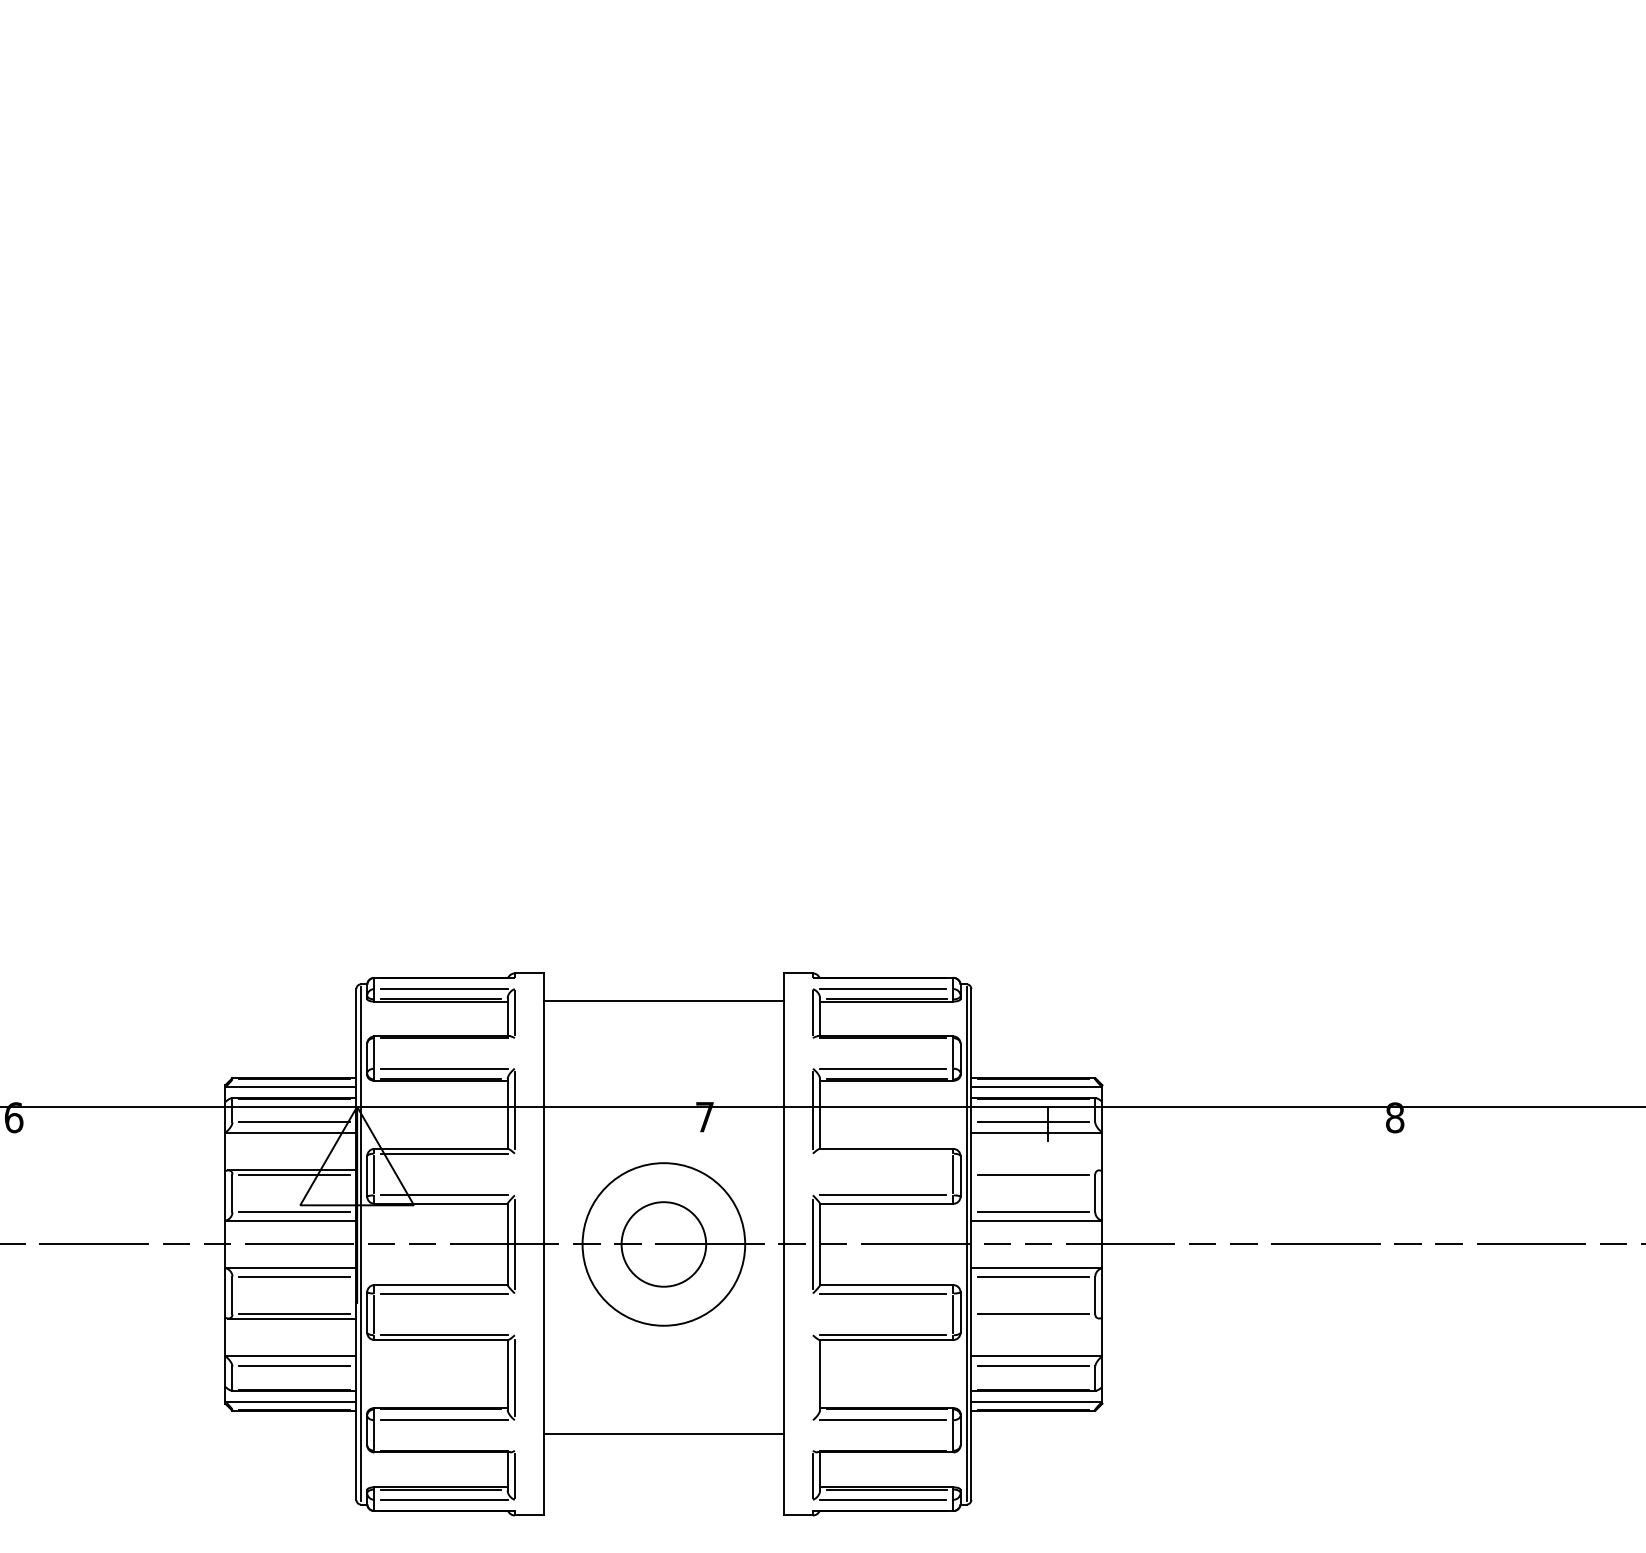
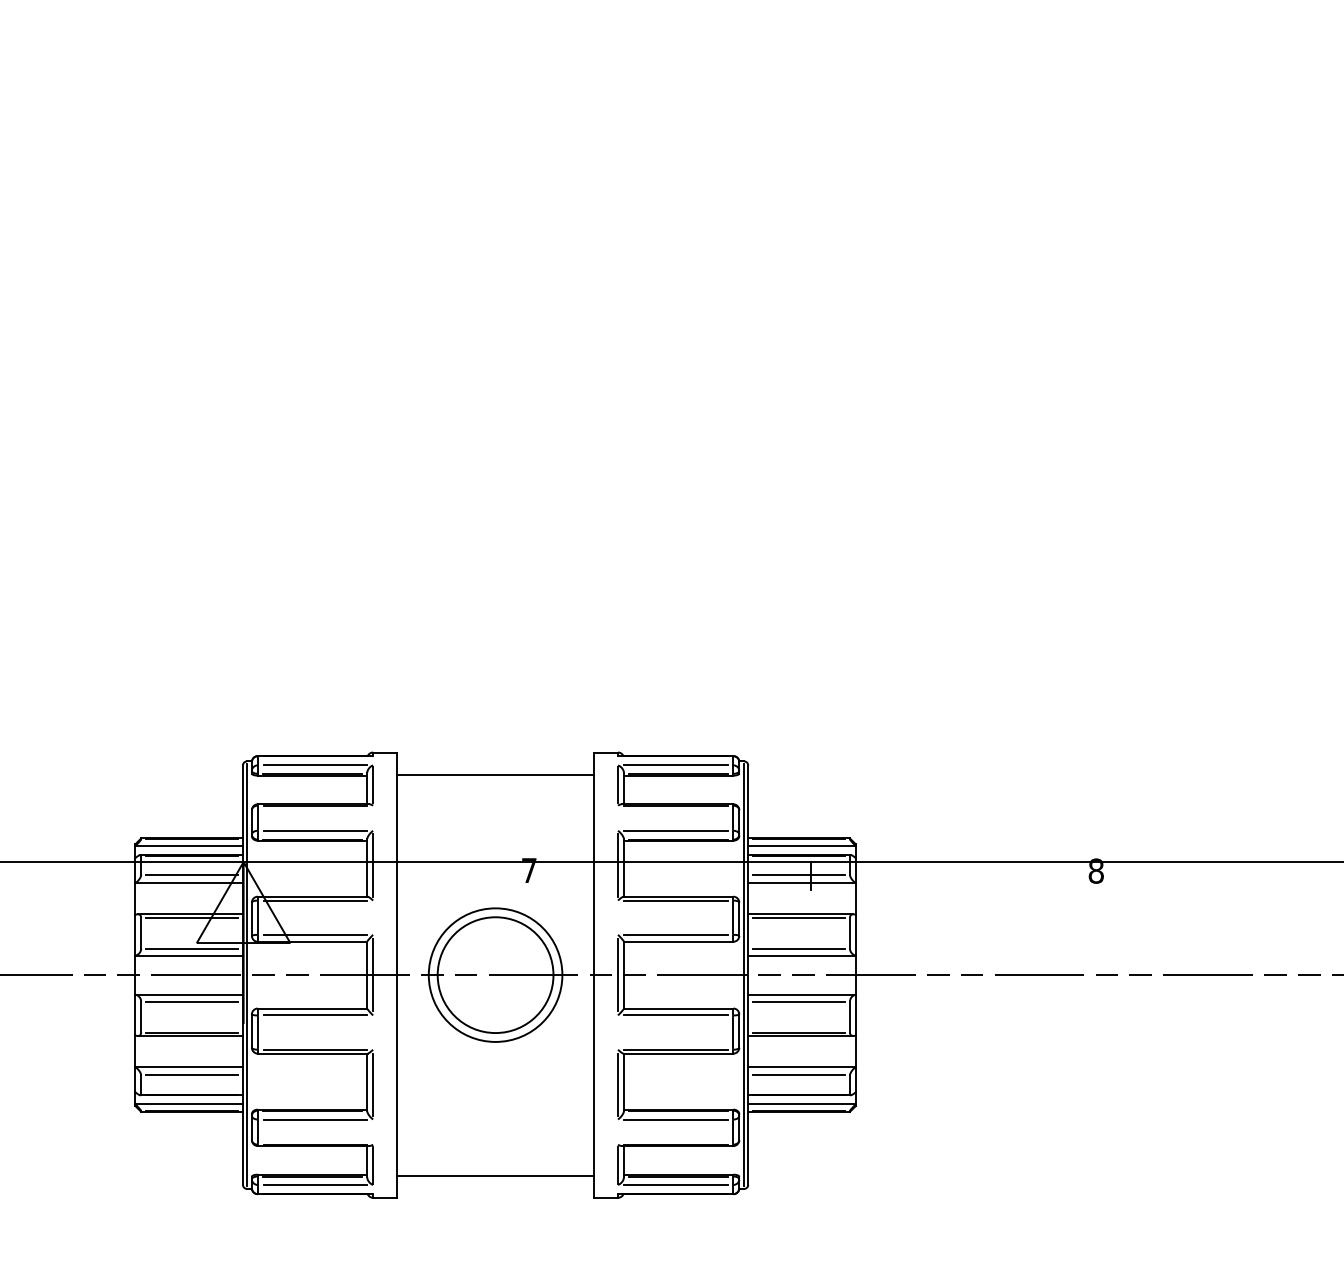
line: (882, 1153) -> (675, 900), added
line: (1035, 1170) -> (800, 914), added
circle: (663, 1244) -> (495, 975), size x1.67
line: (1035, 1318) -> (800, 1035), added
line: (812, 1377) -> (617, 1084), added
line: (663, 1434) -> (495, 1175), moved

